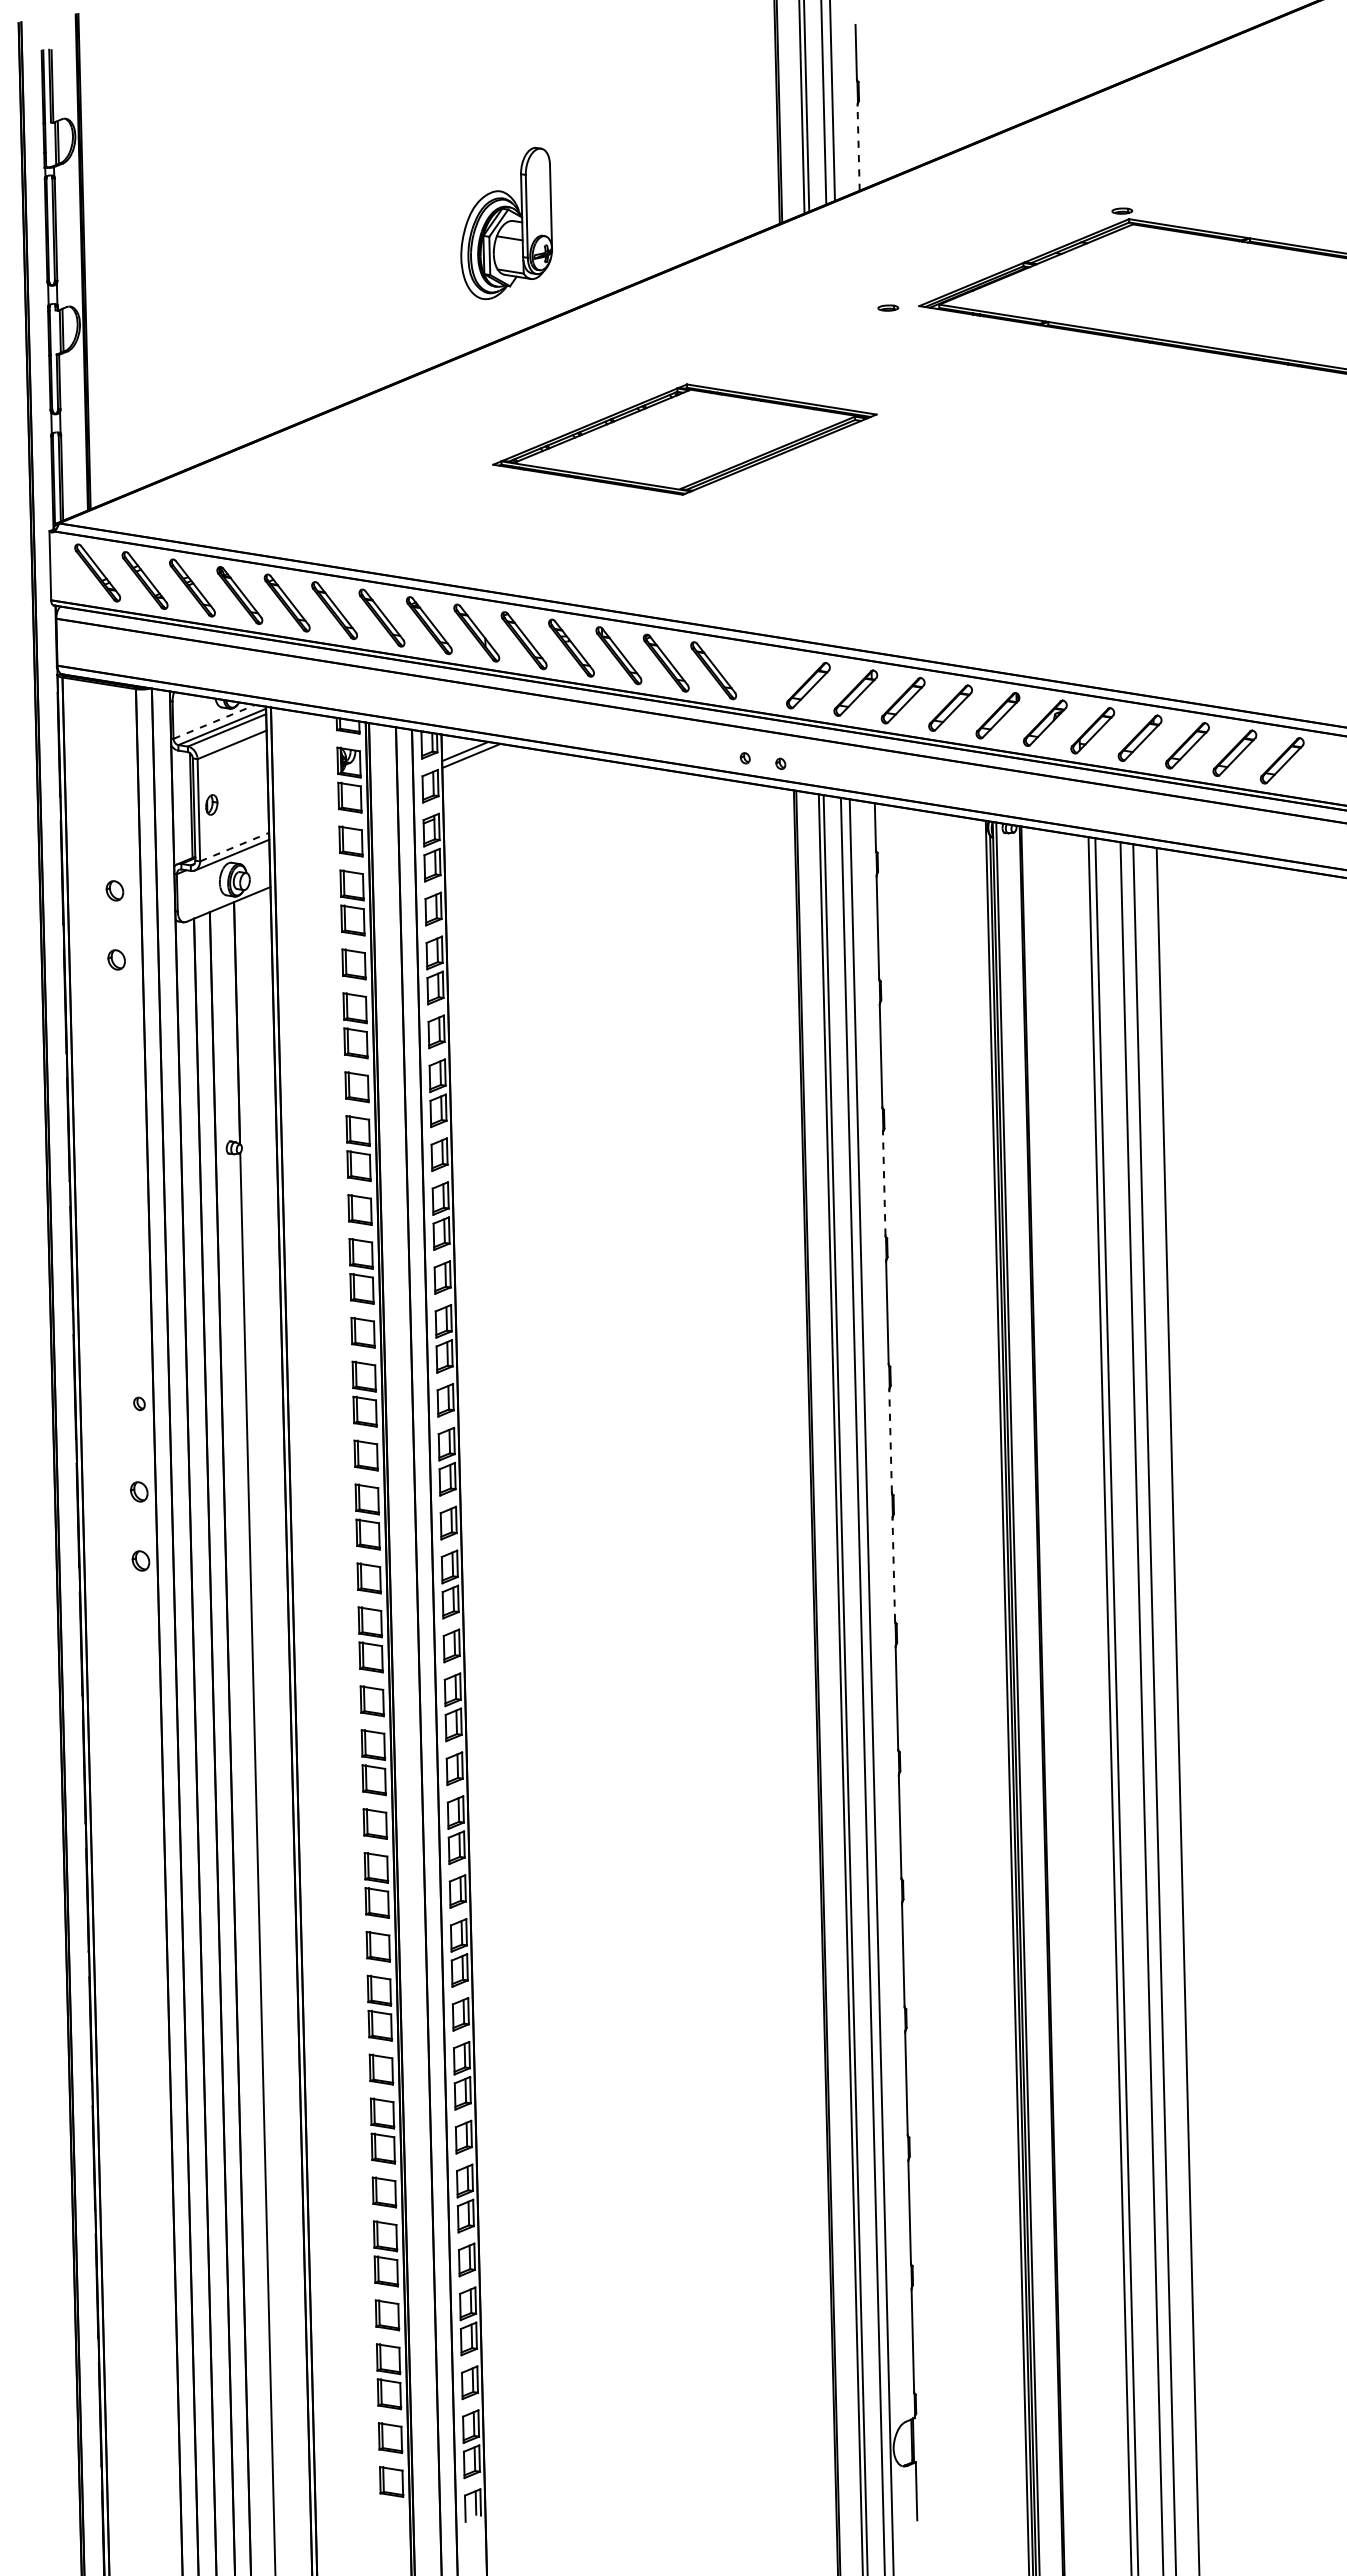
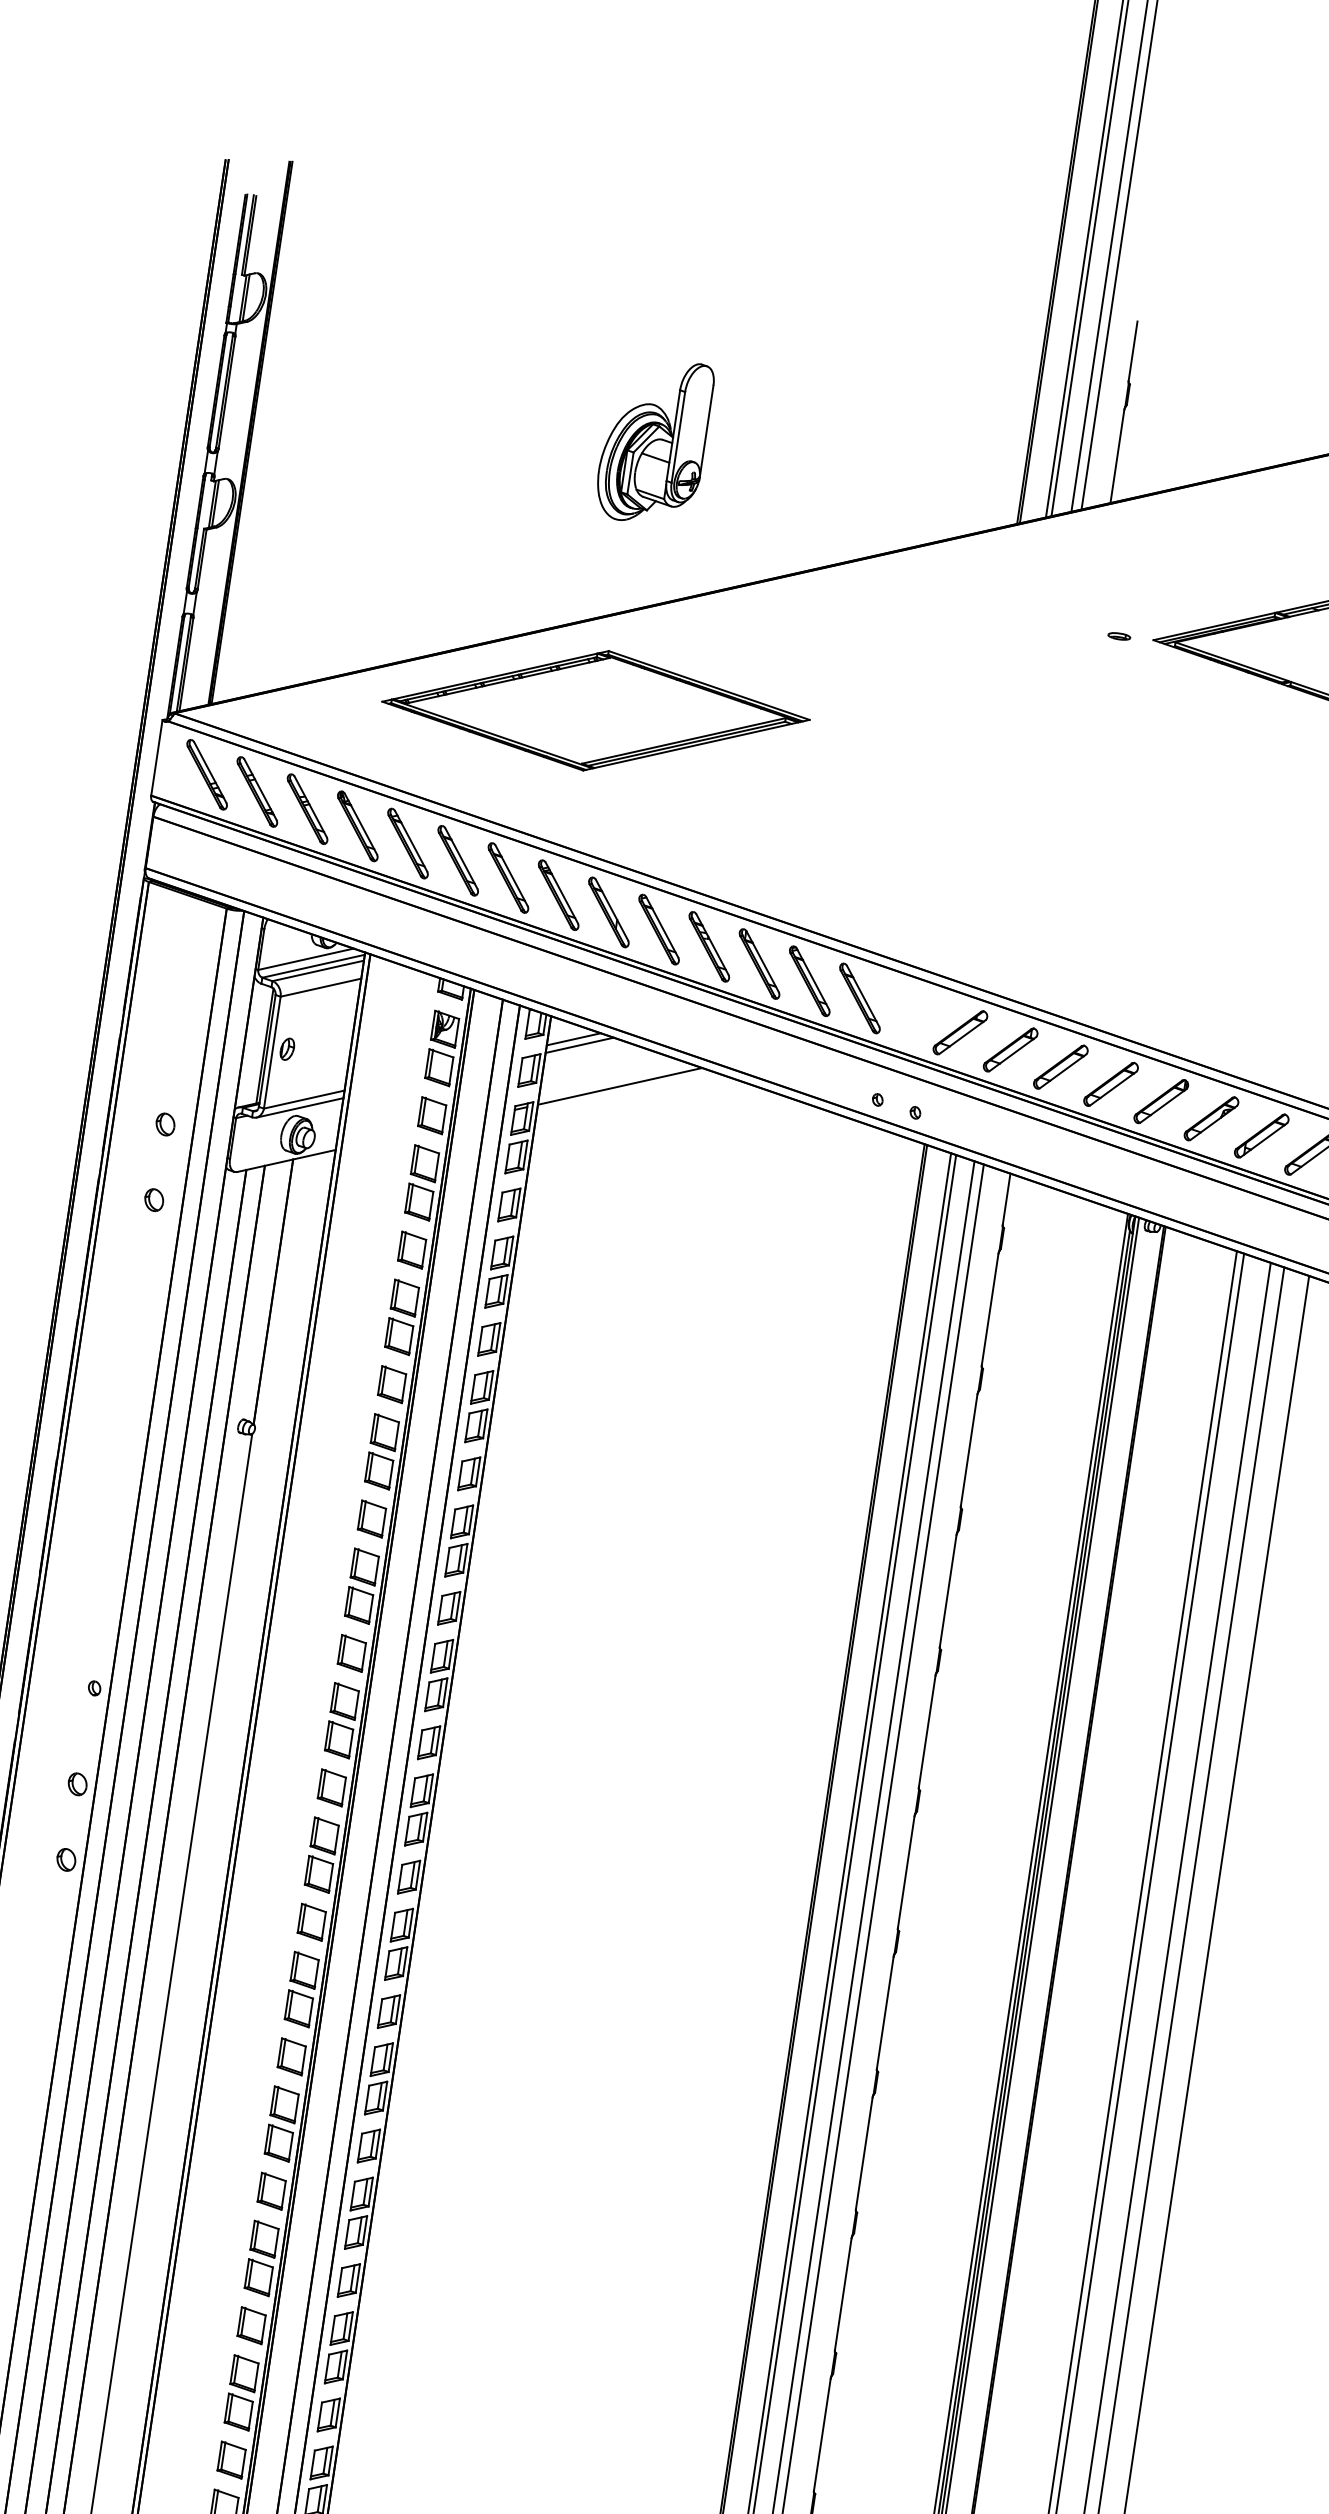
line: (858, 148) -> (1117, 456), dashed -> solid
part: (506, 223) -> (654, 441), moved
part: (684, 439) -> (595, 710), moved
line: (214, 721) -> (306, 958), dashed -> solid
line: (513, 786) -> (619, 1086), added
line: (235, 846) -> (305, 1099), dashed -> solid
line: (884, 1184) -> (948, 1590), dashed -> solid
line: (890, 1440) -> (906, 1871), dashed -> solid
line: (893, 1569) -> (885, 2012), dashed -> solid

